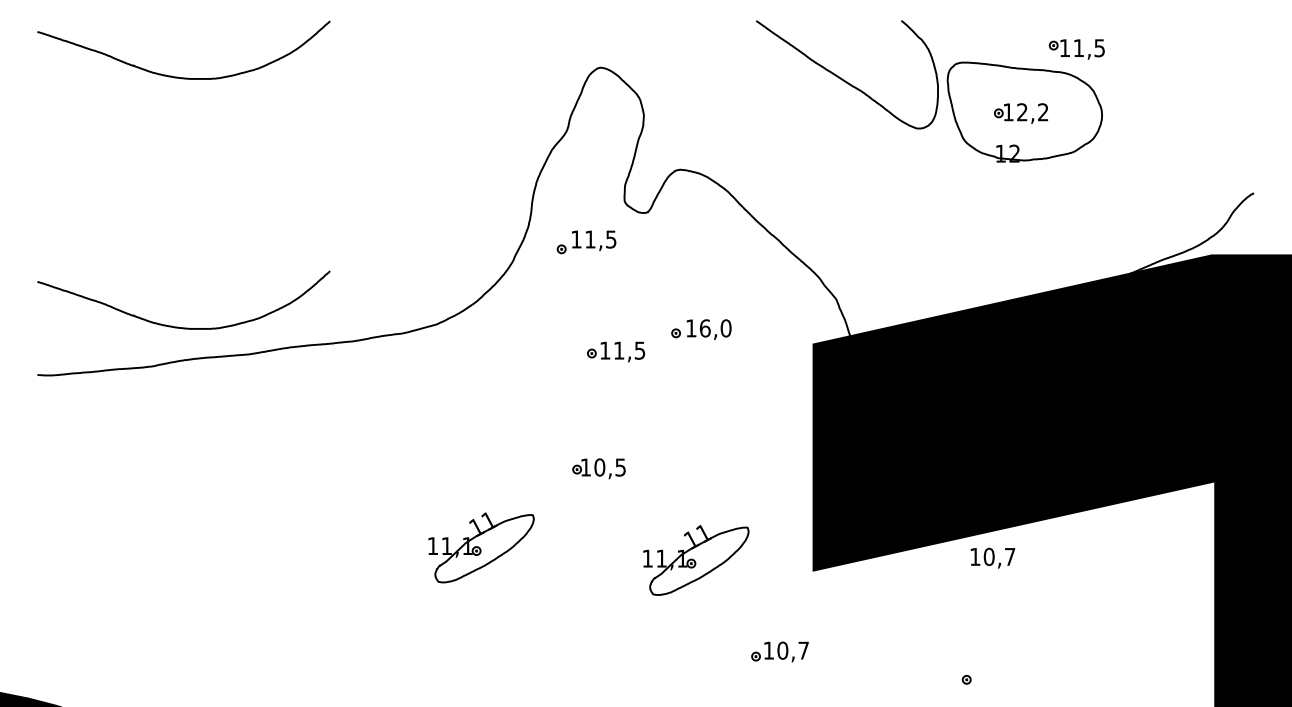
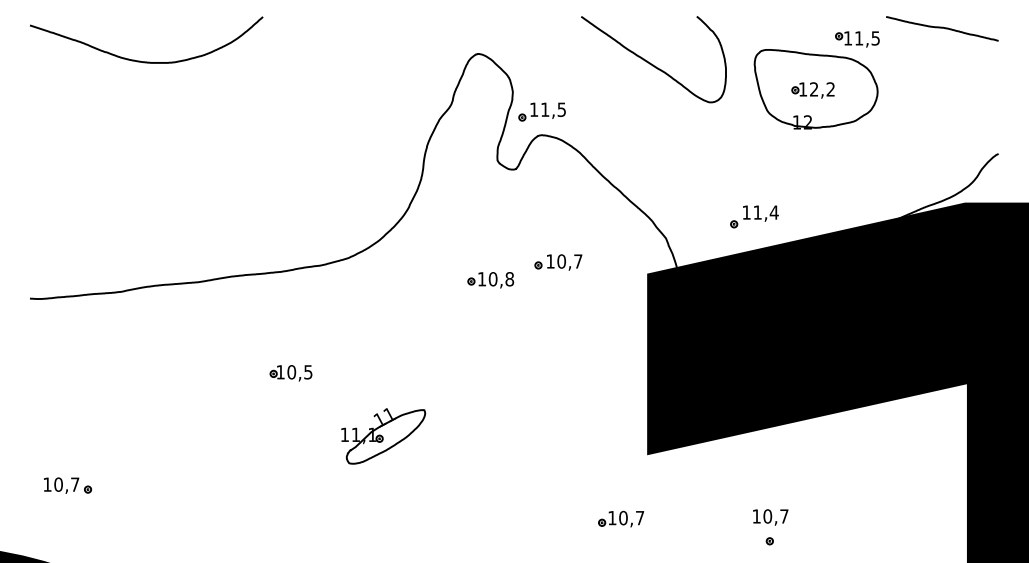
curve: (1183, 35) -> (942, 28), added
curve: (843, 78) -> (650, 62), moved
part: (585, 241) -> (541, 111), moved
part: (947, 271) -> (754, 216), added
curve: (176, 325) -> (140, 259), removed
text: (715, 328) -> (569, 261), 16,0 -> 10,7
text: (629, 350) -> (501, 279), 11,5 -> 10,8
part: (598, 469) -> (290, 373), moved
text: (992, 558) -> (770, 517), moved
part: (696, 560) -> (554, 446), removed
part: (85, 609) -> (68, 485), added

